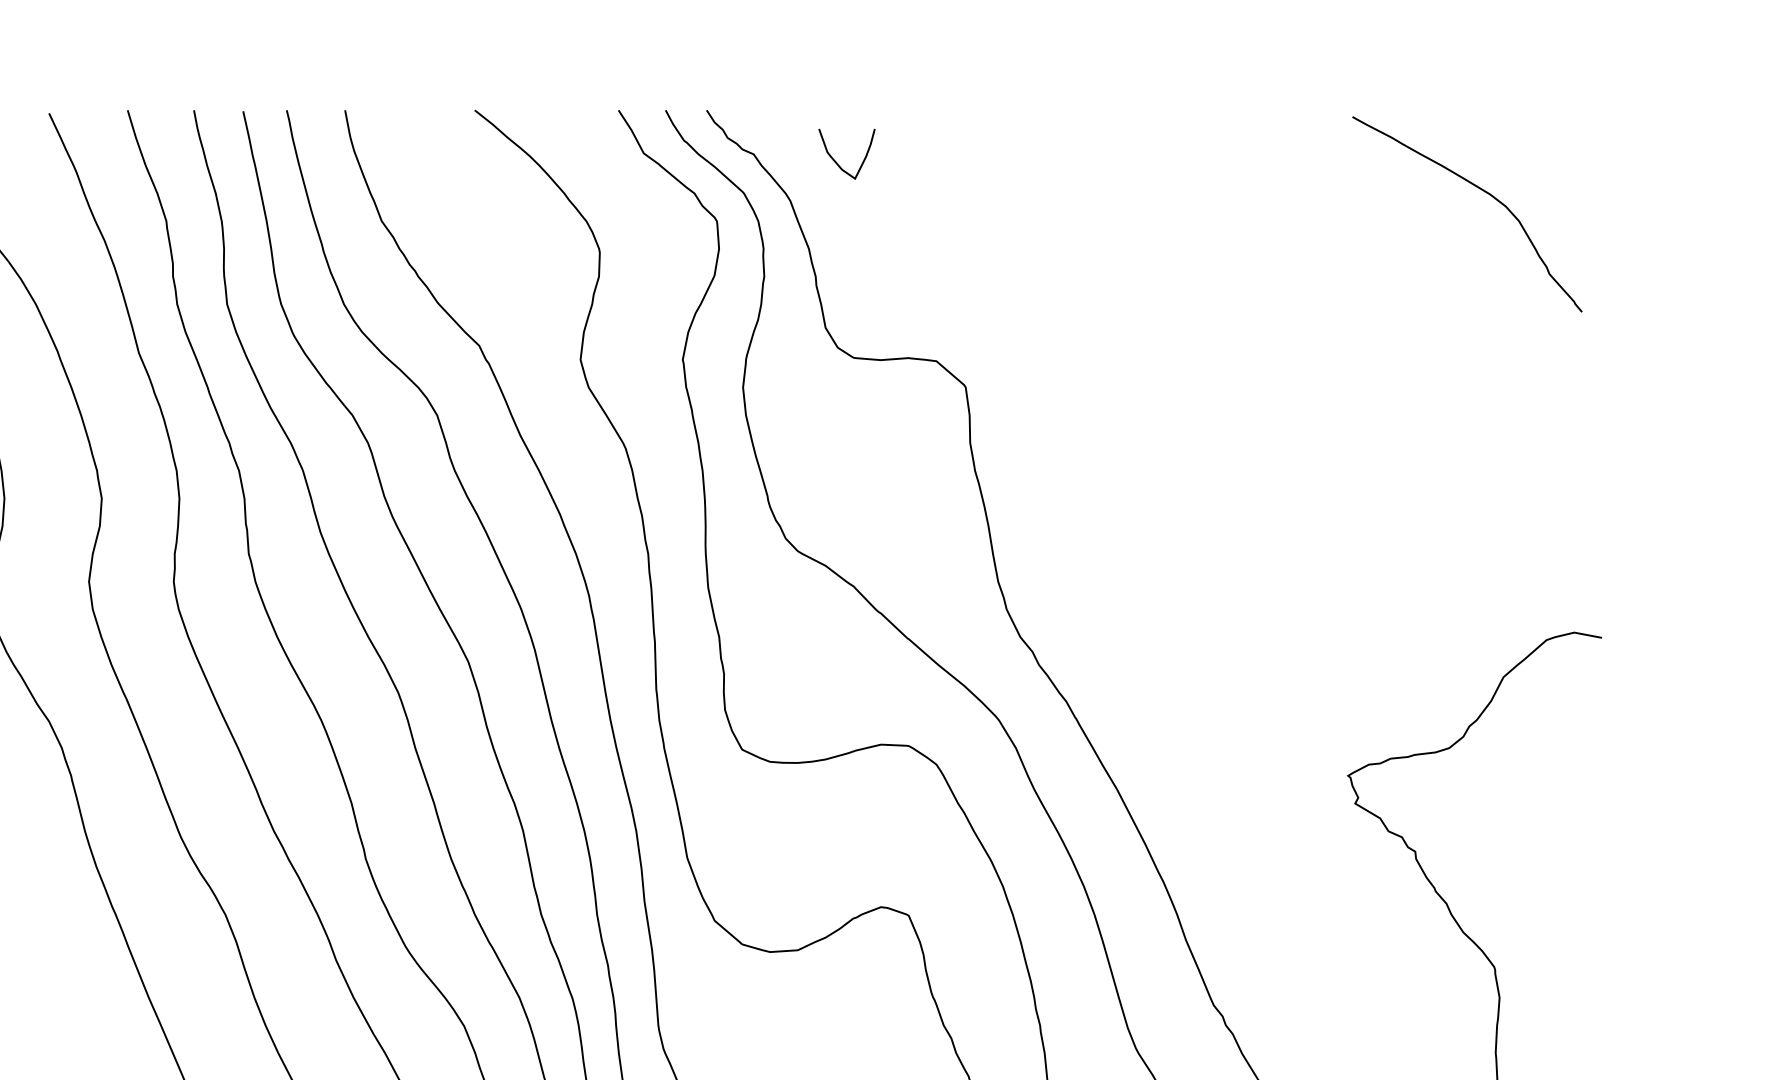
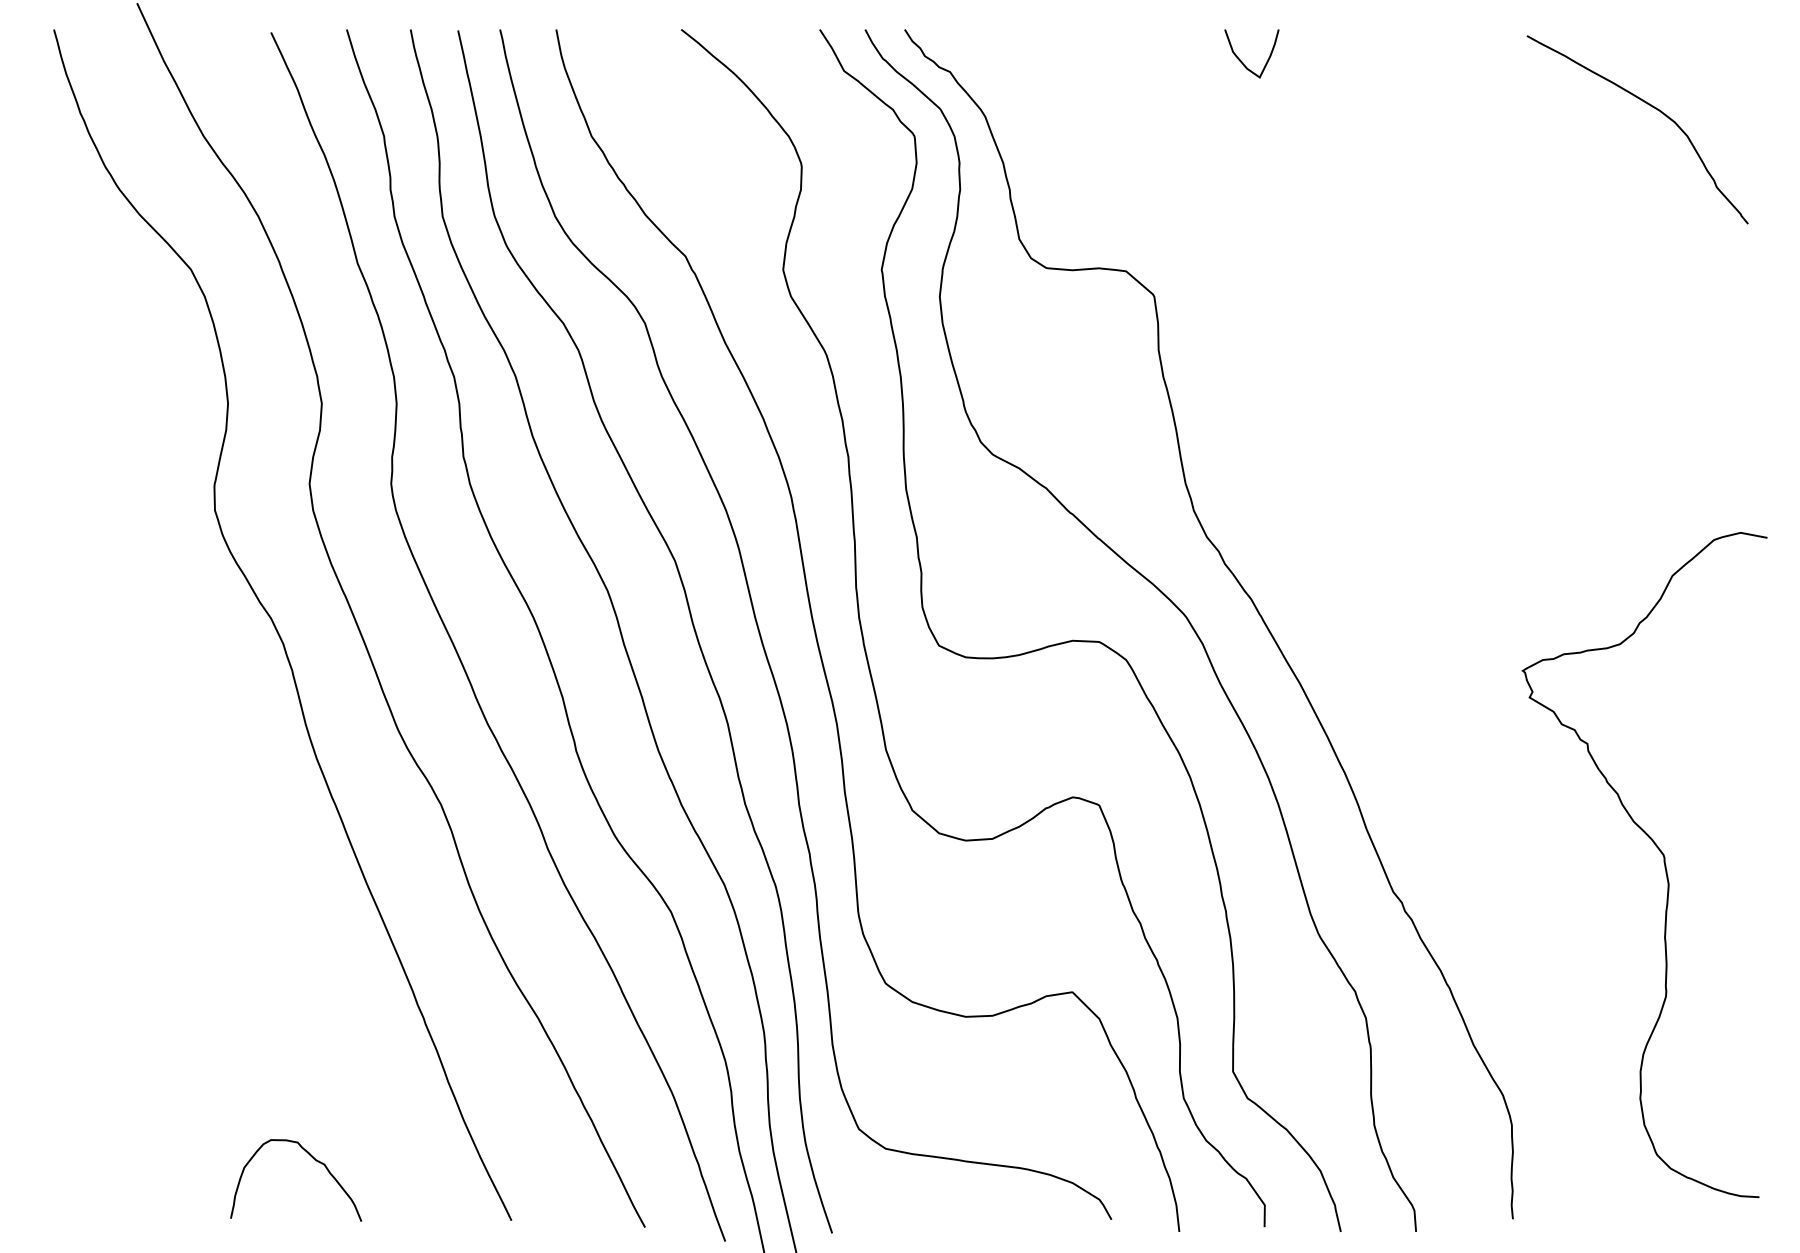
curve: (837, 162) -> (1242, 61), moved

